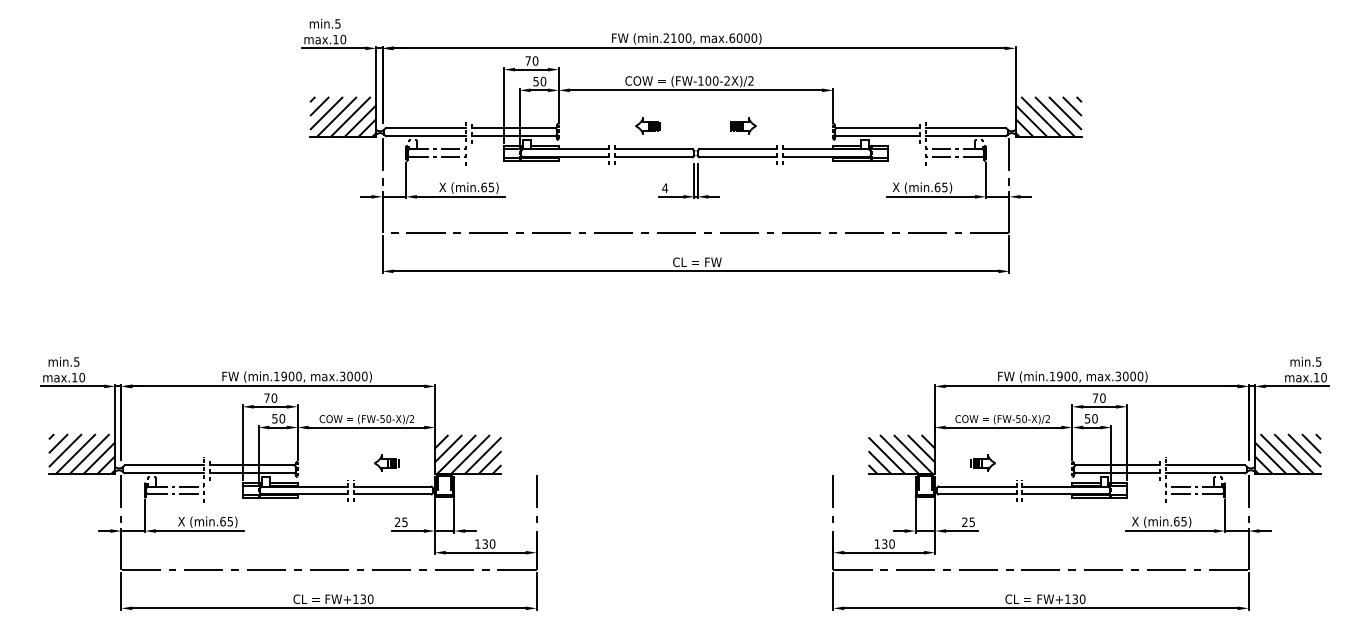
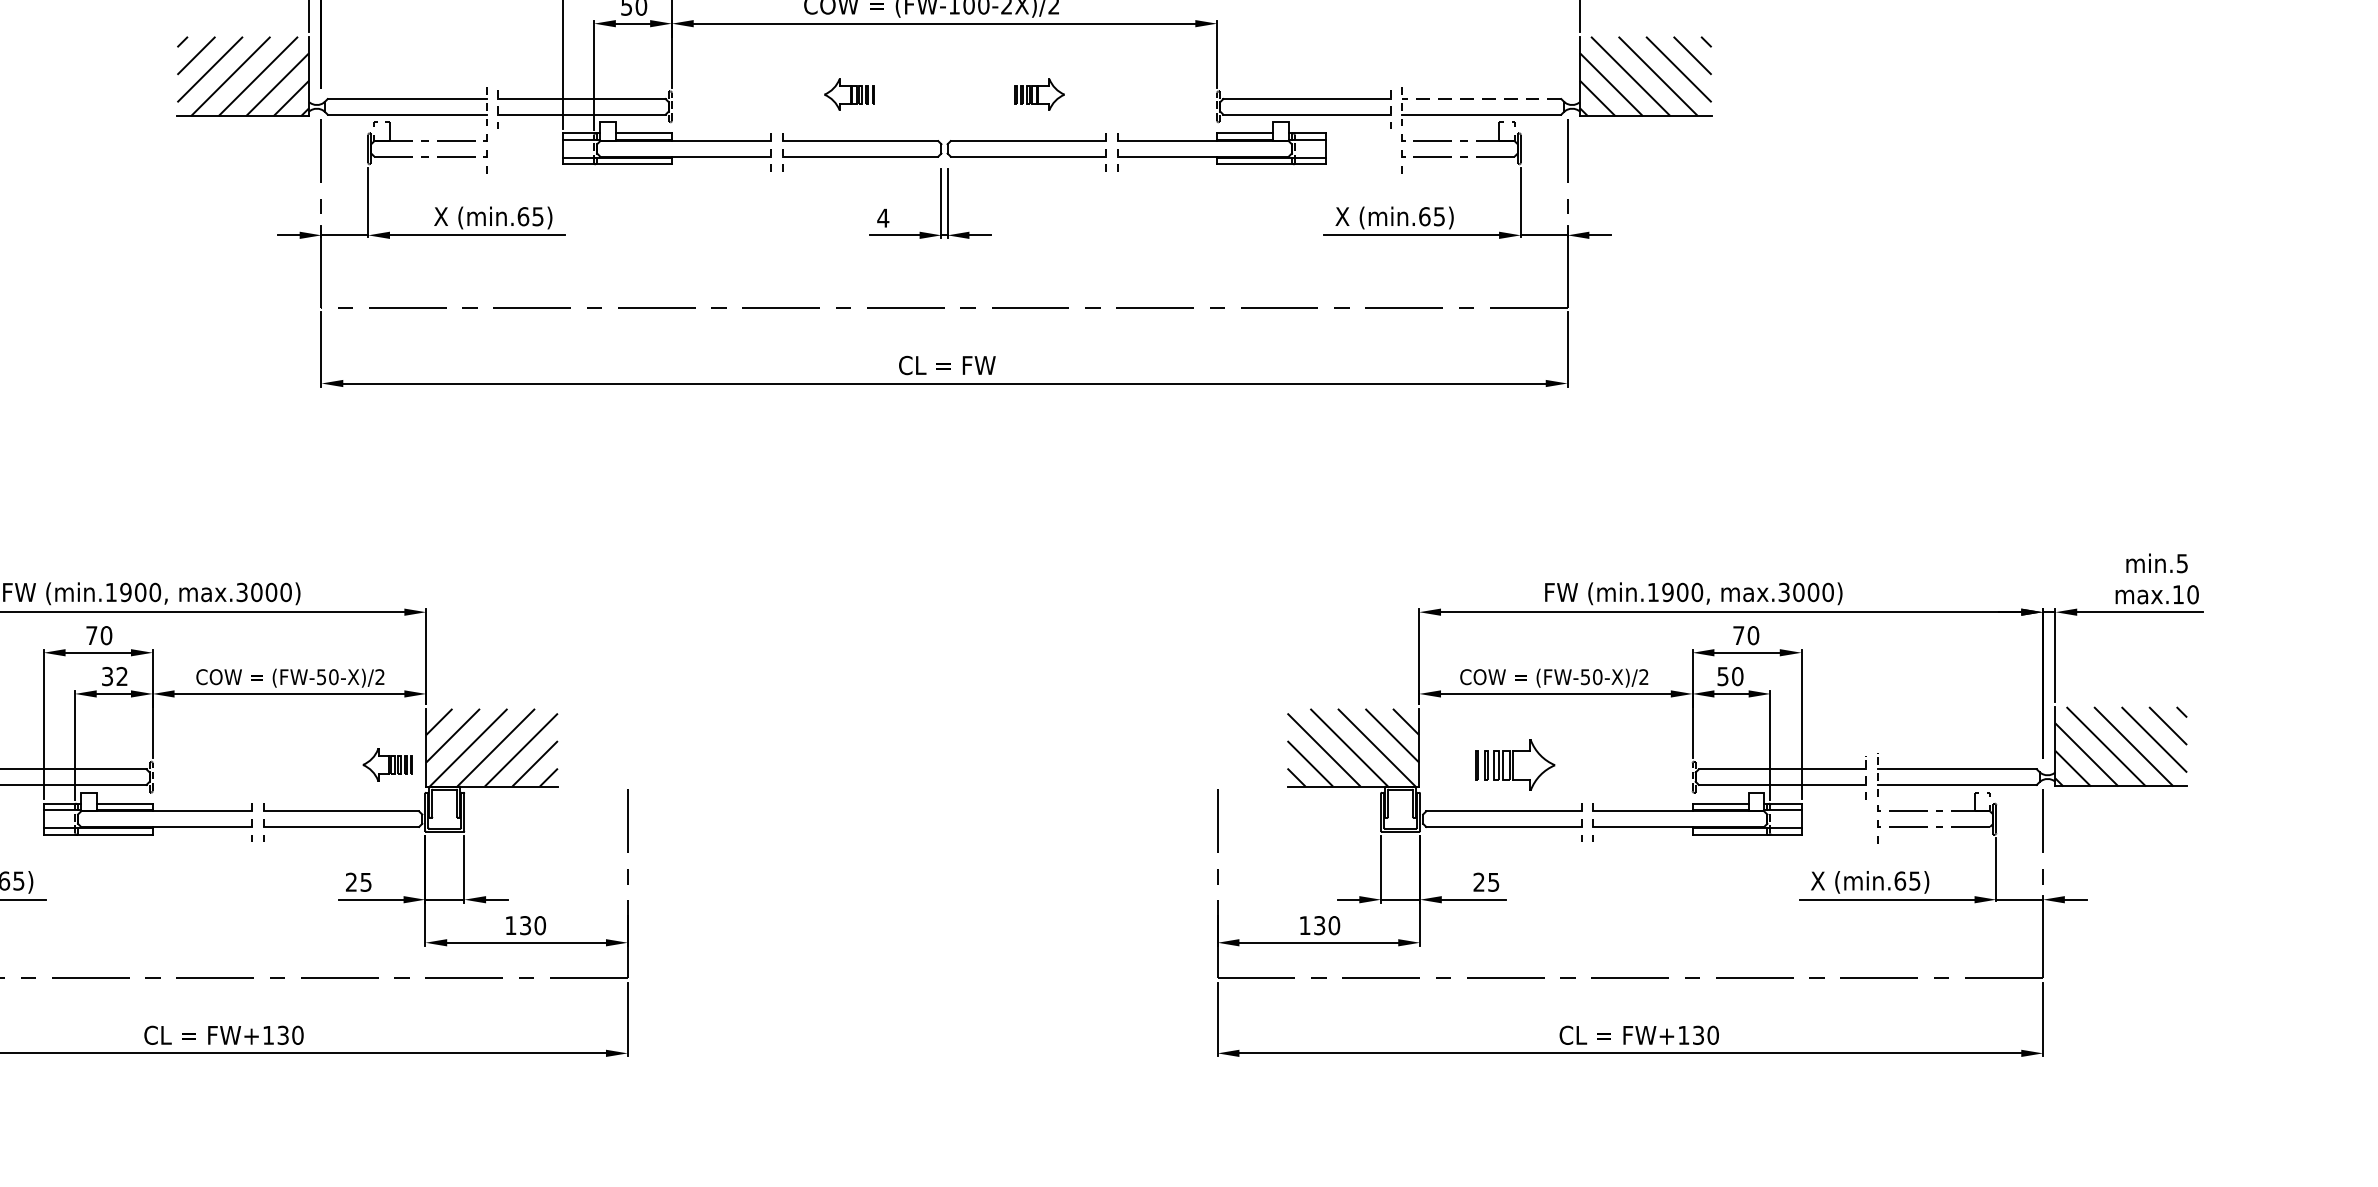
line: (966, 128) -> (1482, 99), solid -> dashed
text: (278, 418) -> (114, 675), 50 -> 32
part: (386, 462) -> (386, 763), moved
part: (982, 462) -> (1514, 763), size x1.6

